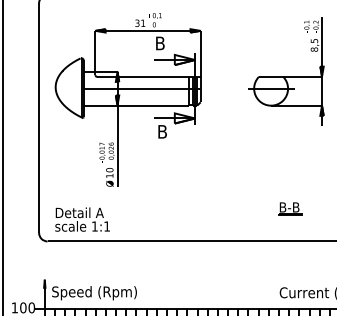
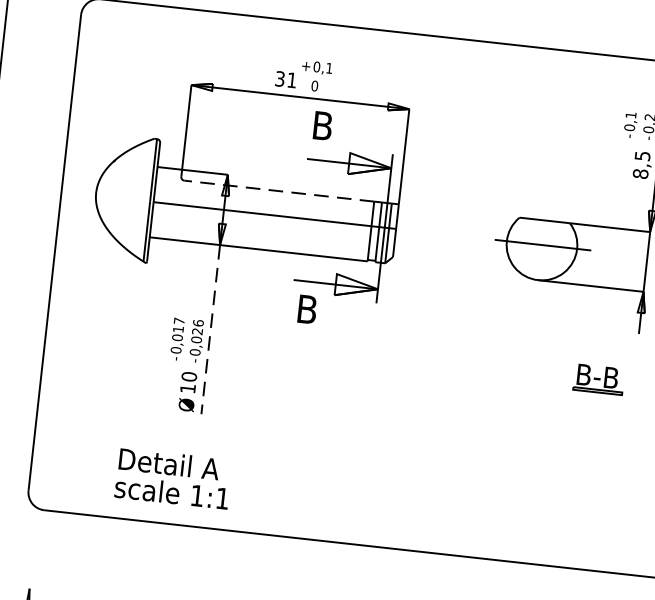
line: (142, 76) -> (278, 190), solid -> dashed
line: (117, 146) -> (210, 329), solid -> dashed
part: (290, 208) -> (599, 378), moved
text: (82, 219) -> (173, 478), moved

